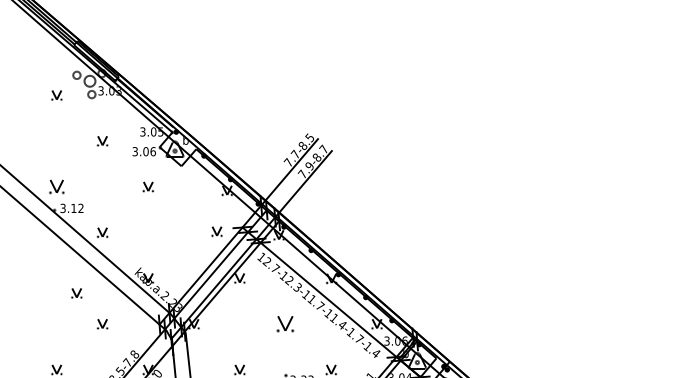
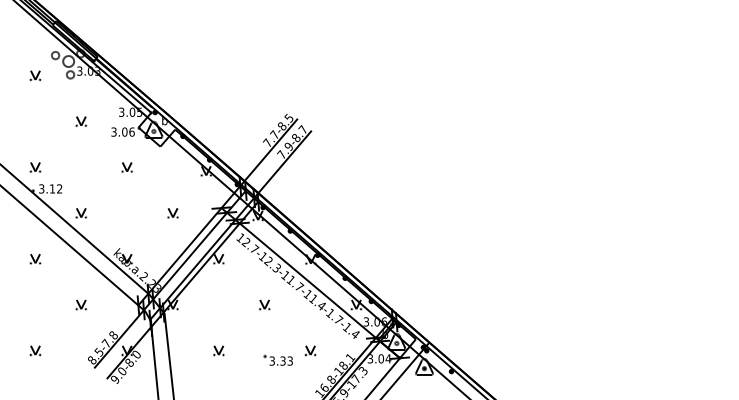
part: (56, 187) -> (35, 167), size x0.71
part: (216, 231) -> (172, 213), moved
part: (76, 293) -> (35, 259), moved
part: (285, 323) -> (264, 304), size x0.62

